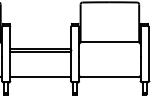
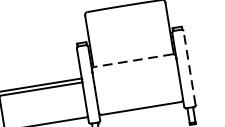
line: (109, 42) -> (133, 60), solid -> dashed
line: (148, 54) -> (189, 68), solid -> dashed

